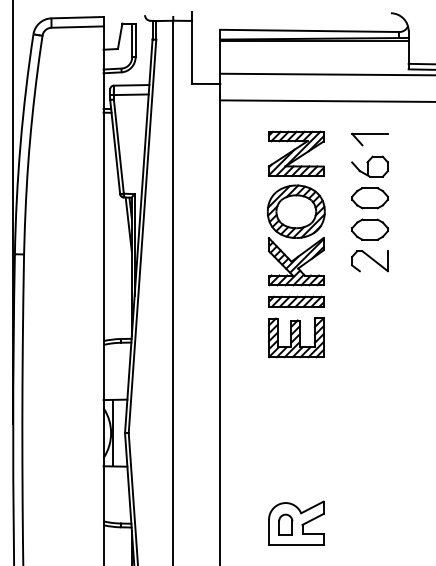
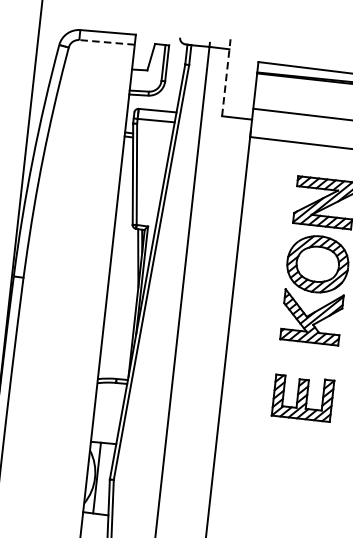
line: (77, 27) -> (106, 42), solid -> dashed
line: (192, 47) -> (226, 77), solid -> dashed
part: (296, 301) -> (307, 359), removed

